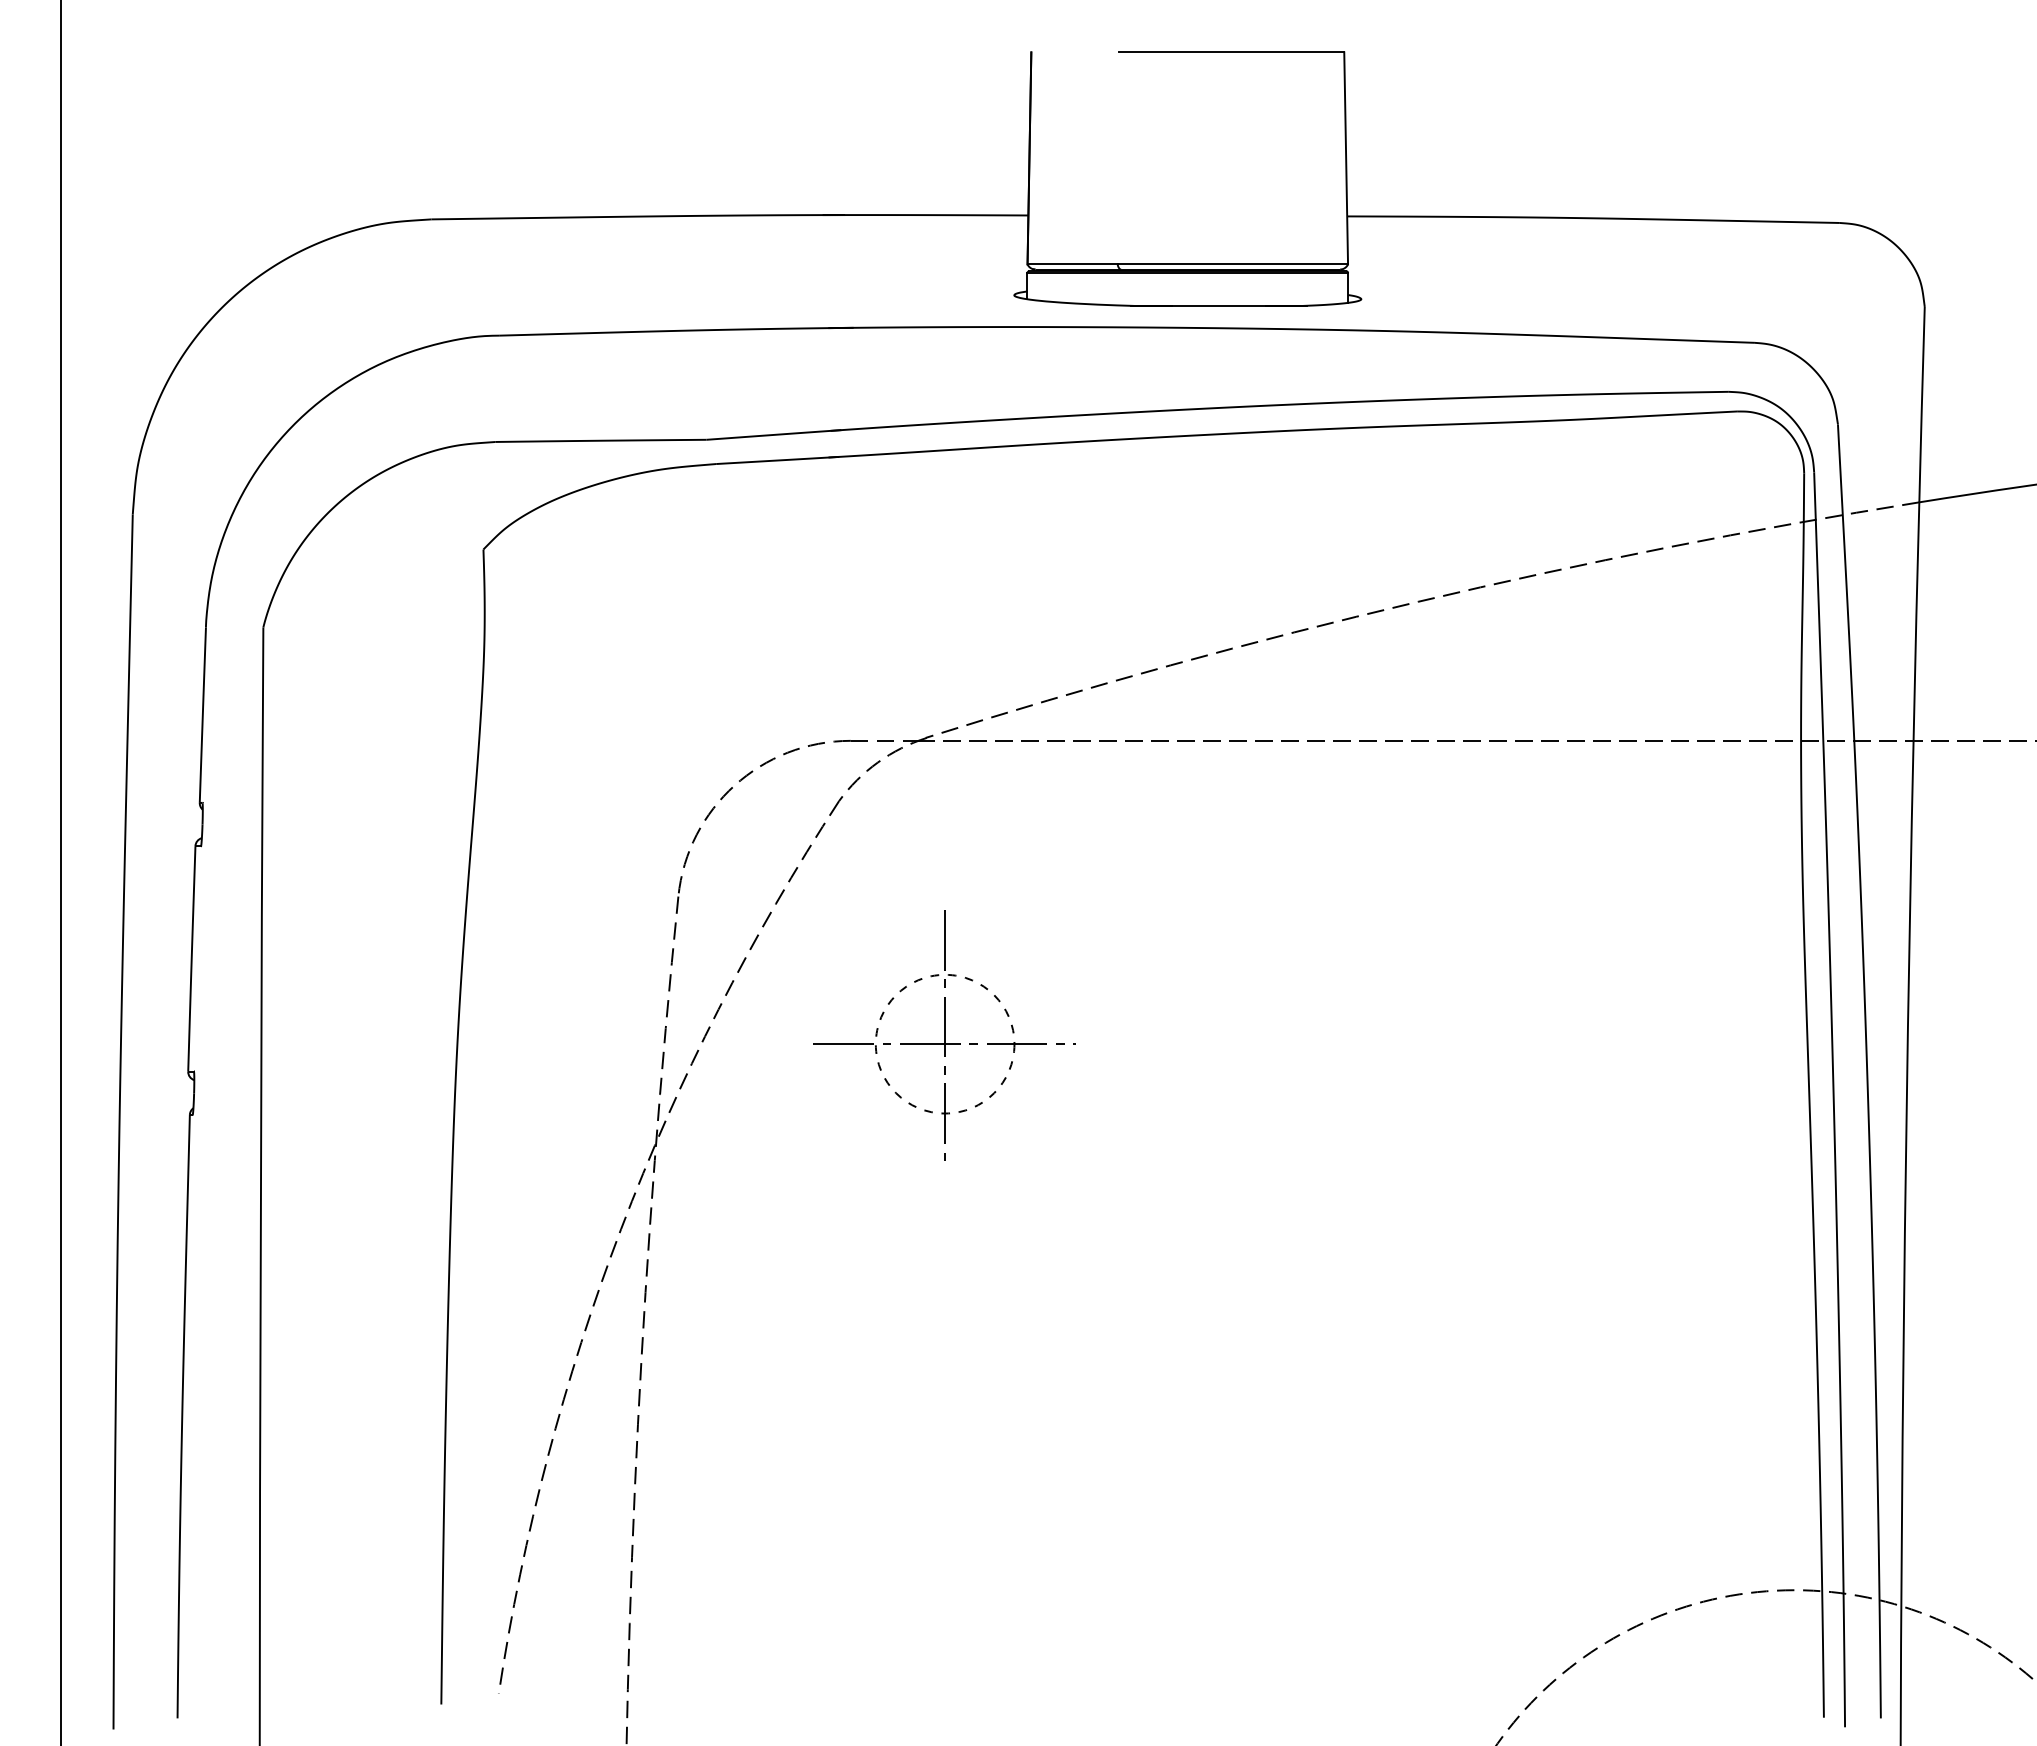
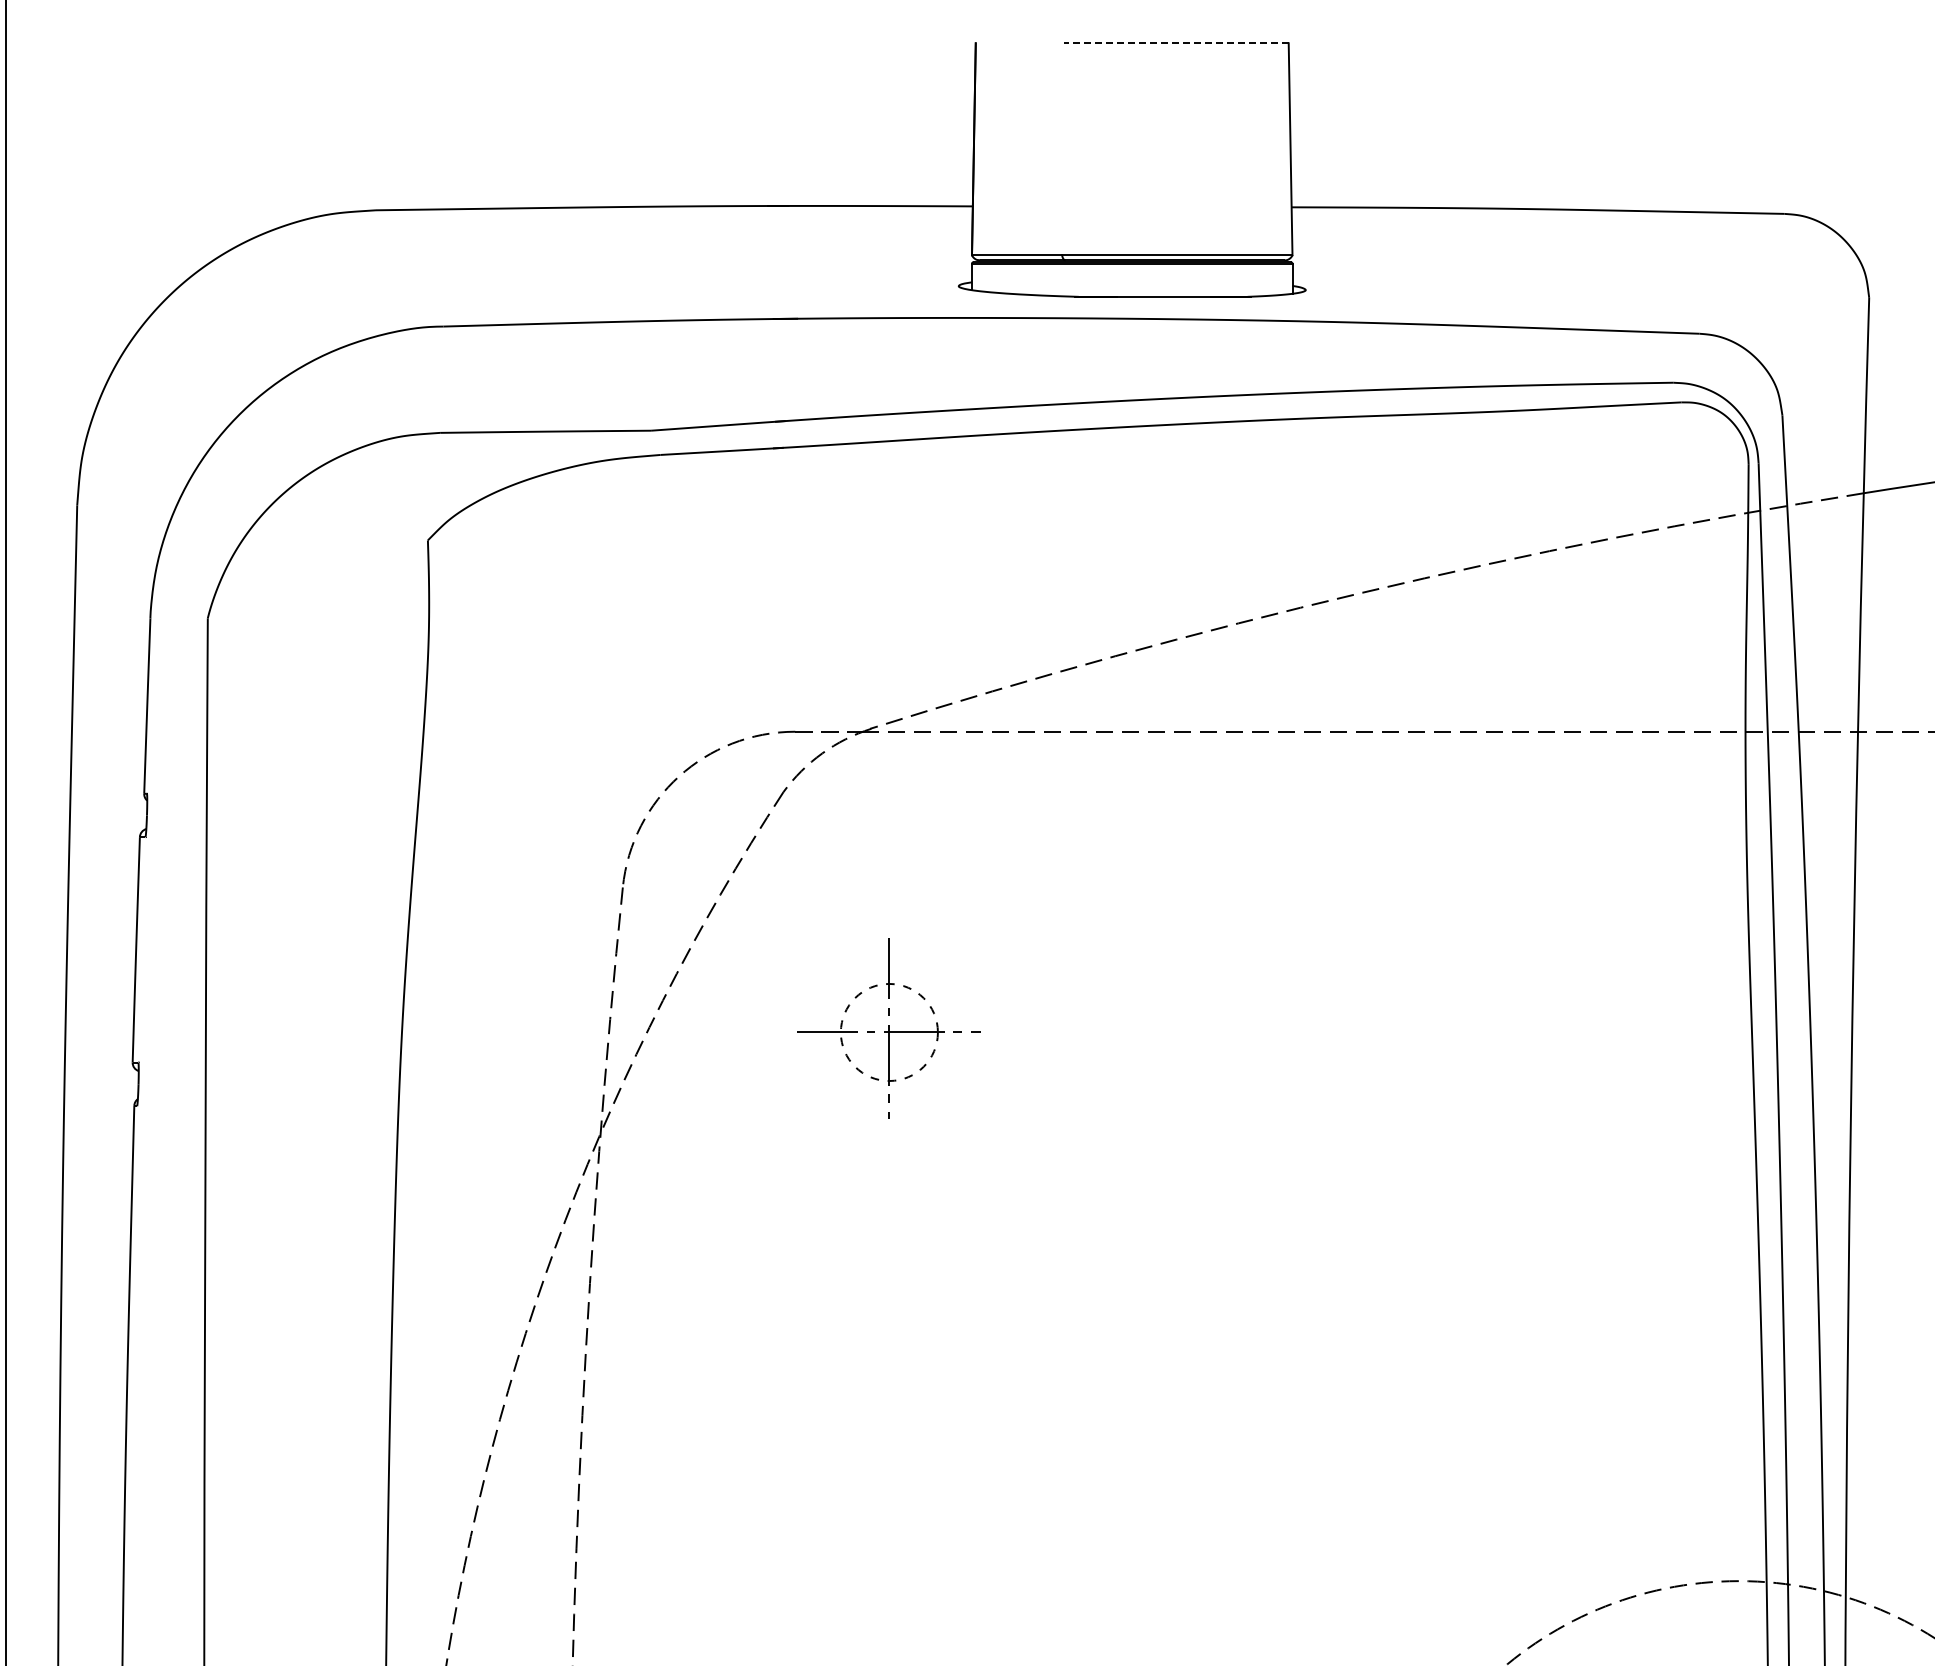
line: (1231, 52) -> (1175, 43), solid -> dashed
part: (944, 1035) -> (888, 1026), size x0.7

